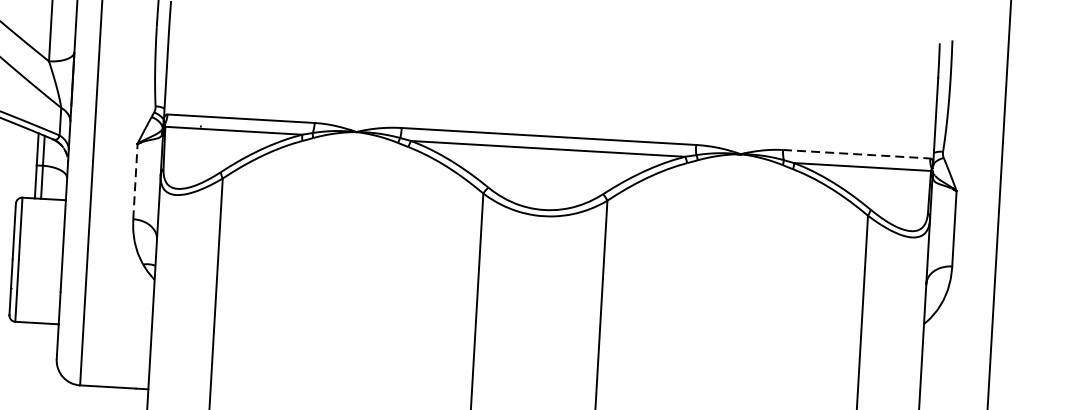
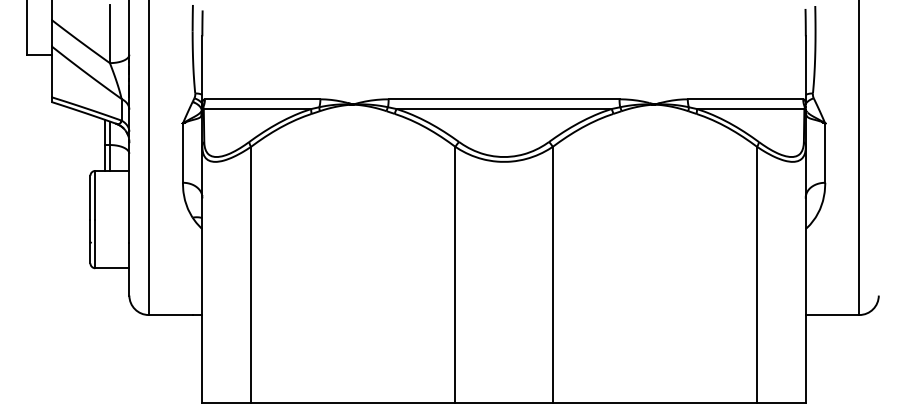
line: (856, 154) -> (745, 99), dashed -> solid
line: (134, 181) -> (182, 153), dashed -> solid

